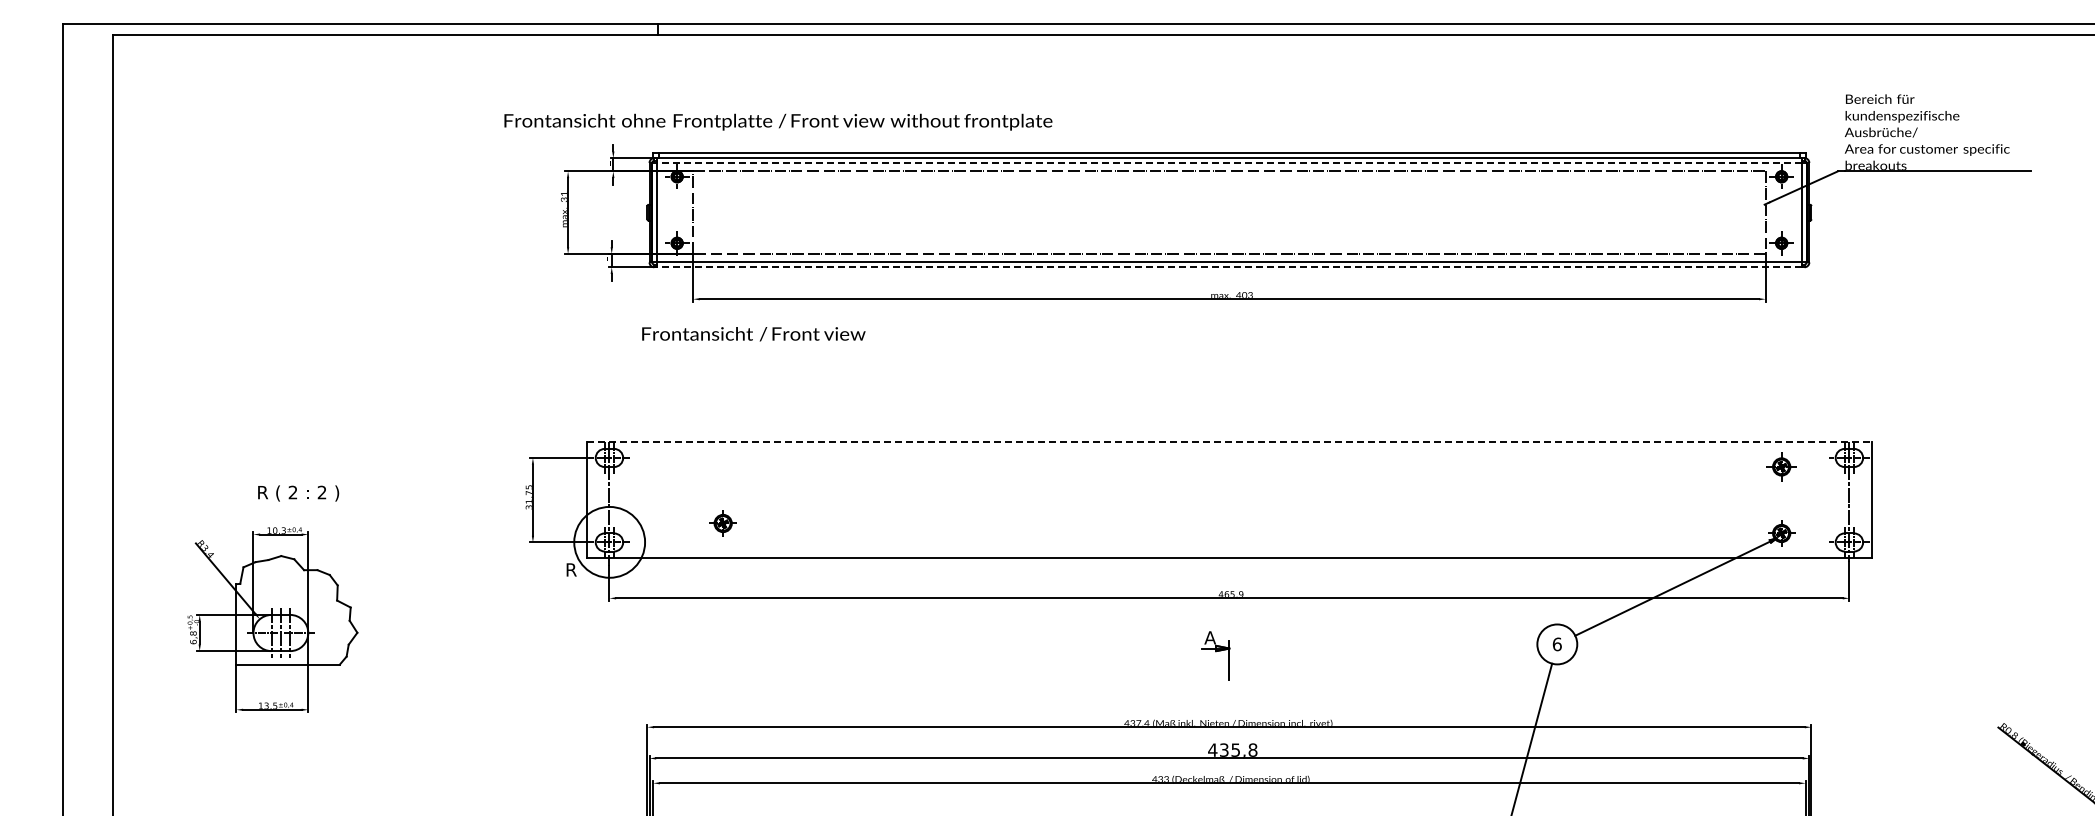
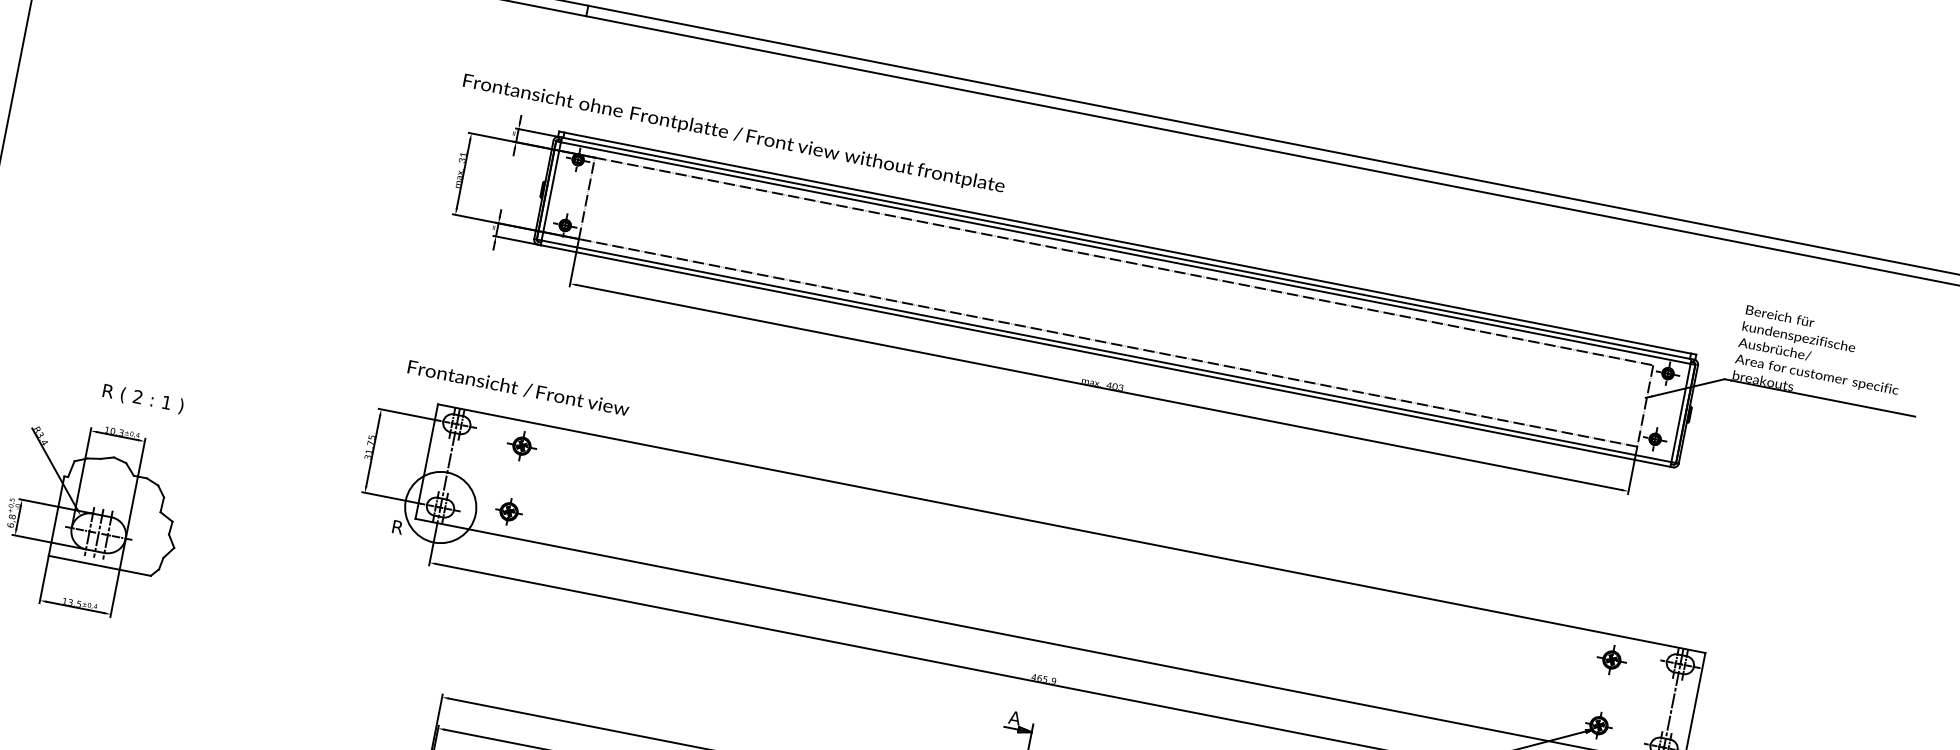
text: (778, 121) -> (734, 133), moved
line: (1229, 162) -> (1125, 252), dashed -> solid
line: (1228, 267) -> (1104, 356), dashed -> solid
text: (753, 334) -> (518, 388), moved
line: (1229, 442) -> (1071, 528), dashed -> solid
part: (677, 466) -> (522, 445), added
text: (321, 492) -> (166, 402), 2 -> 1
part: (722, 523) -> (508, 511), moved

